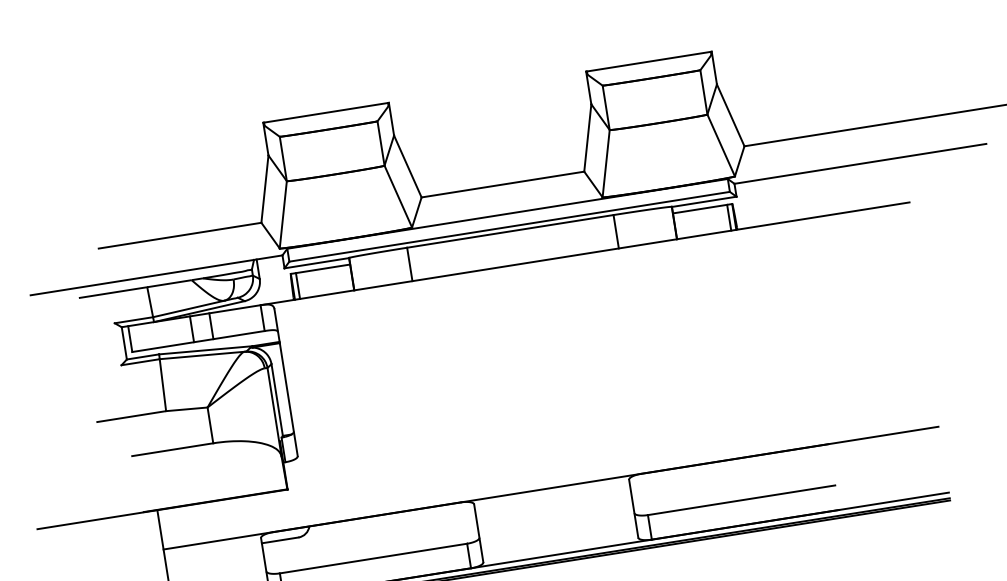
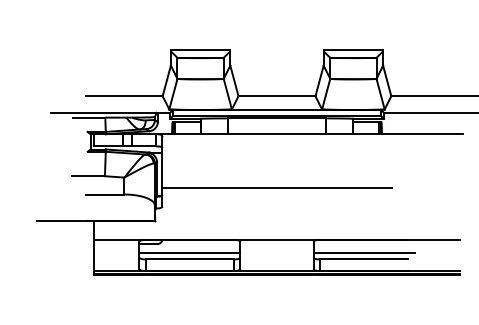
line: (532, 377) -> (276, 187), added
line: (738, 487) -> (363, 253), added
line: (370, 546) -> (189, 253), added

